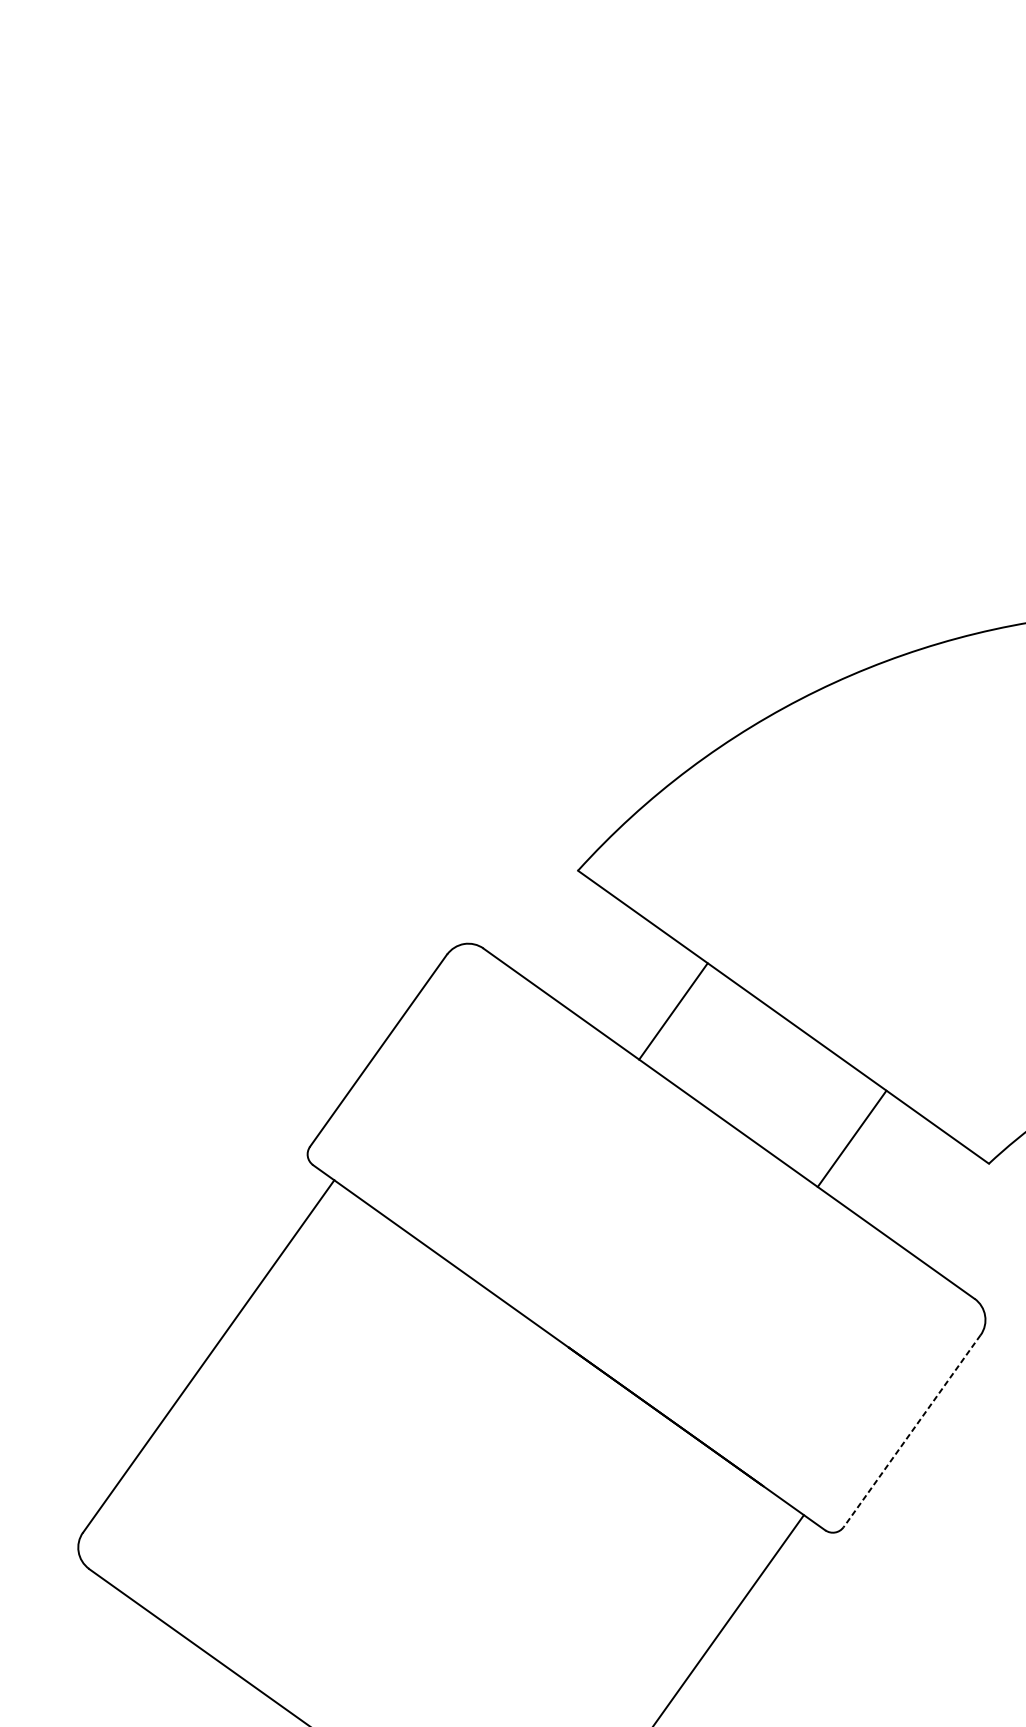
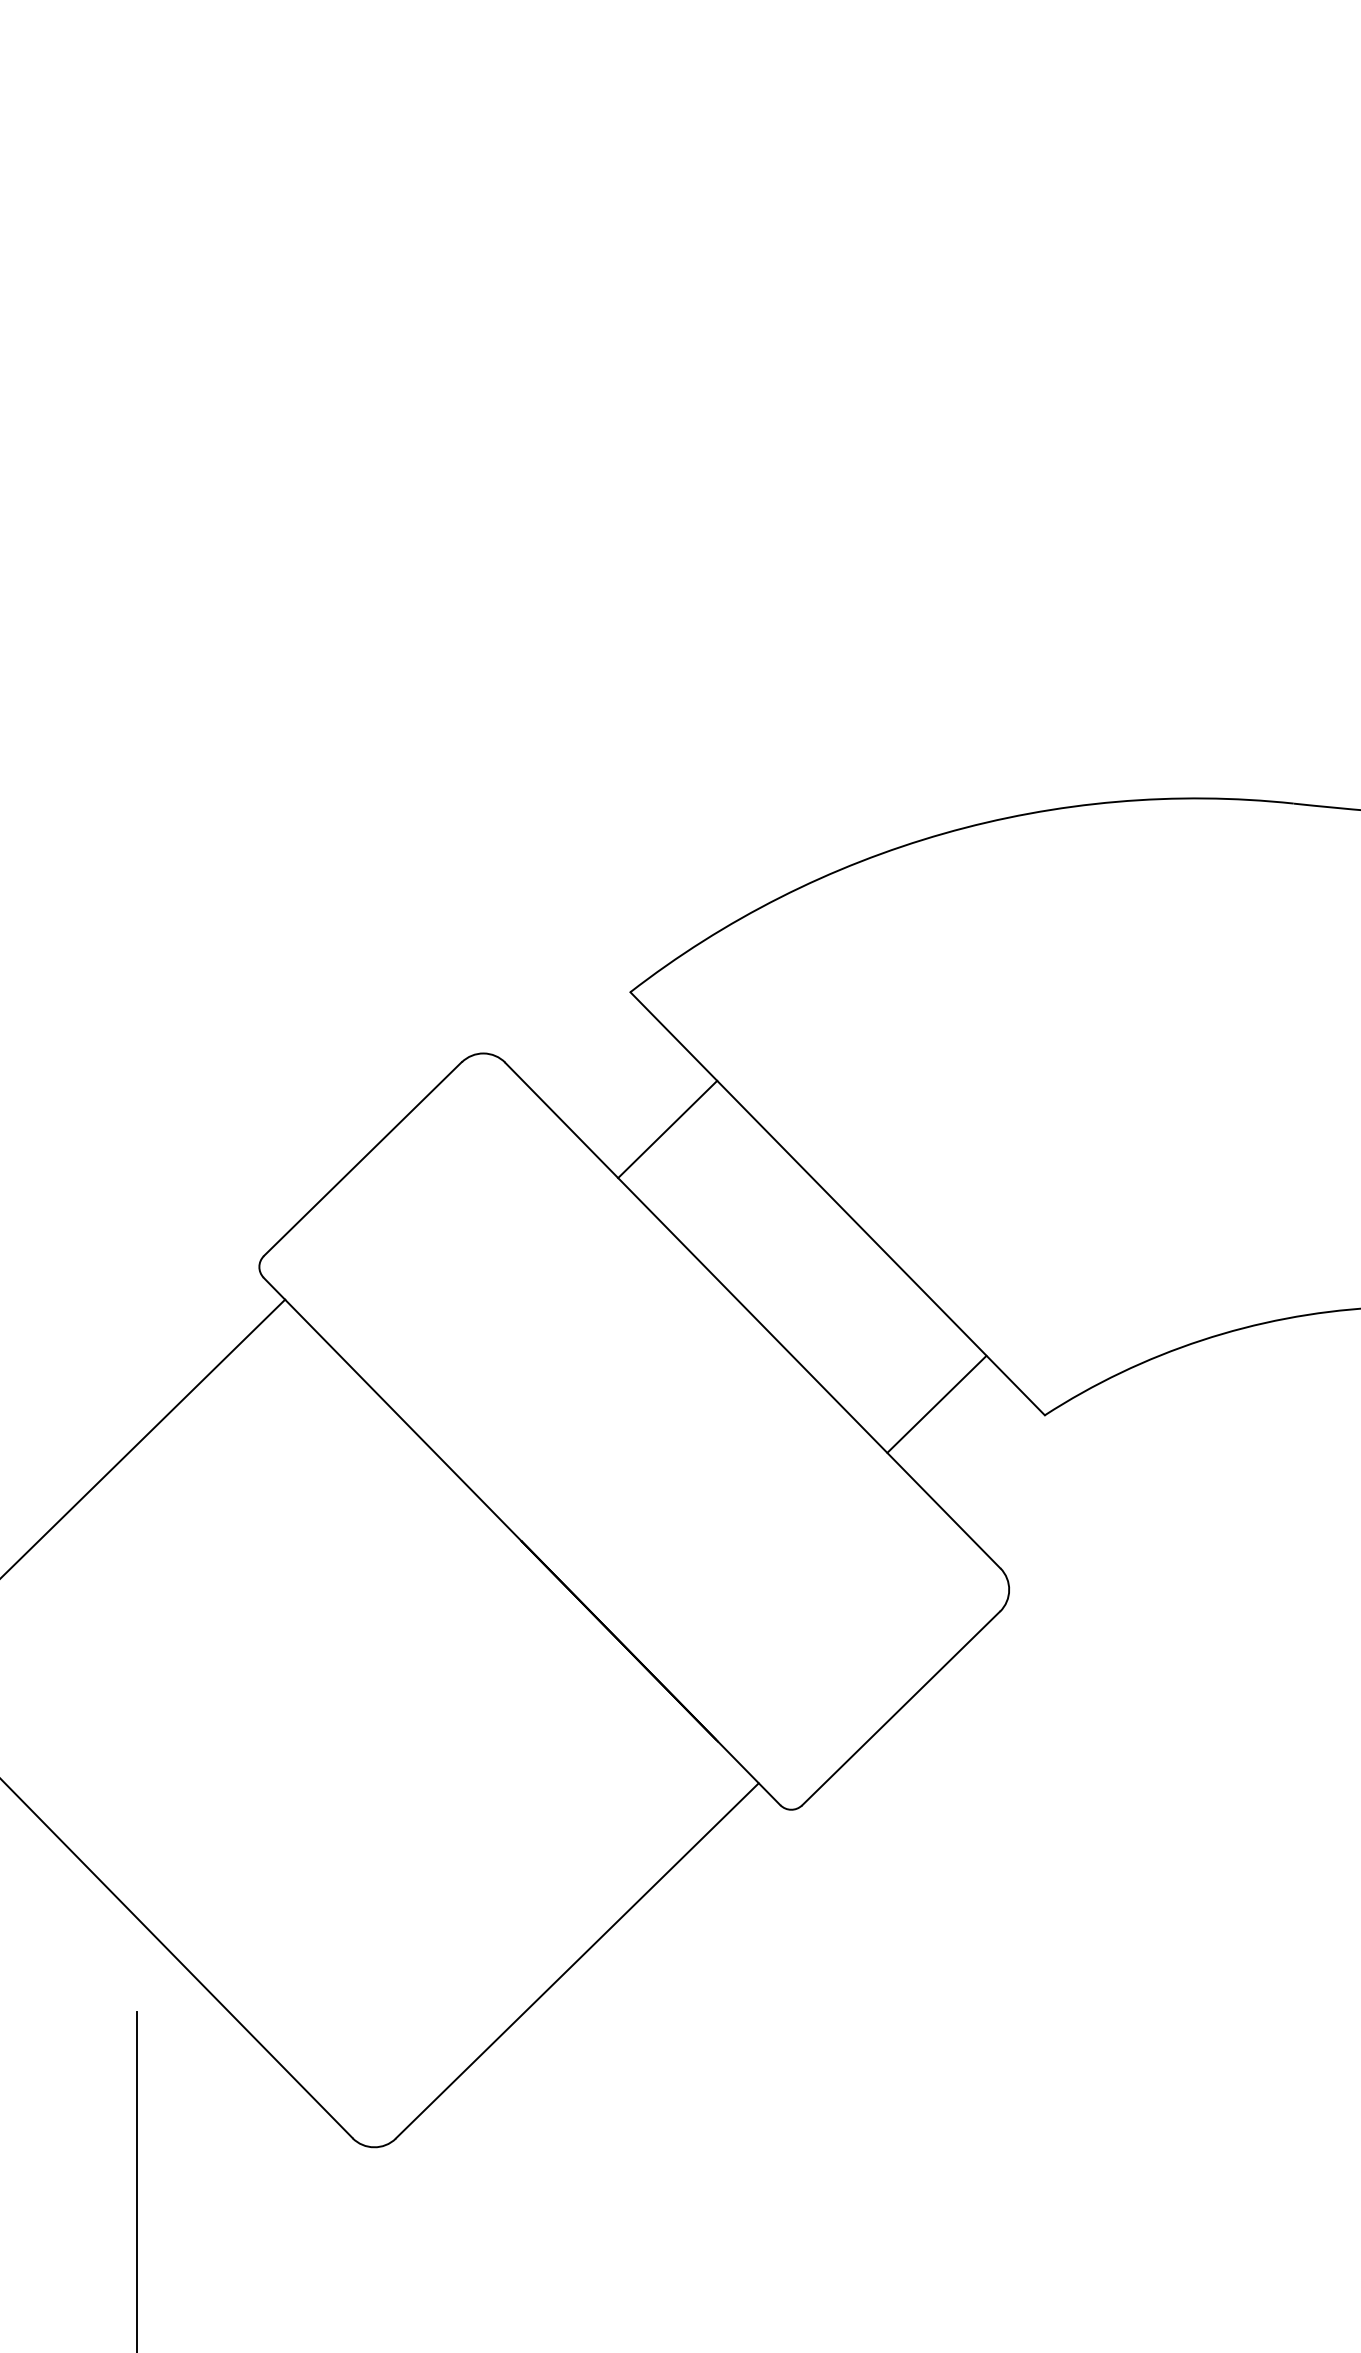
line: (673, 1011) -> (667, 1129), moved
line: (851, 1138) -> (936, 1403), moved
line: (911, 1431) -> (900, 1708), dashed -> solid

